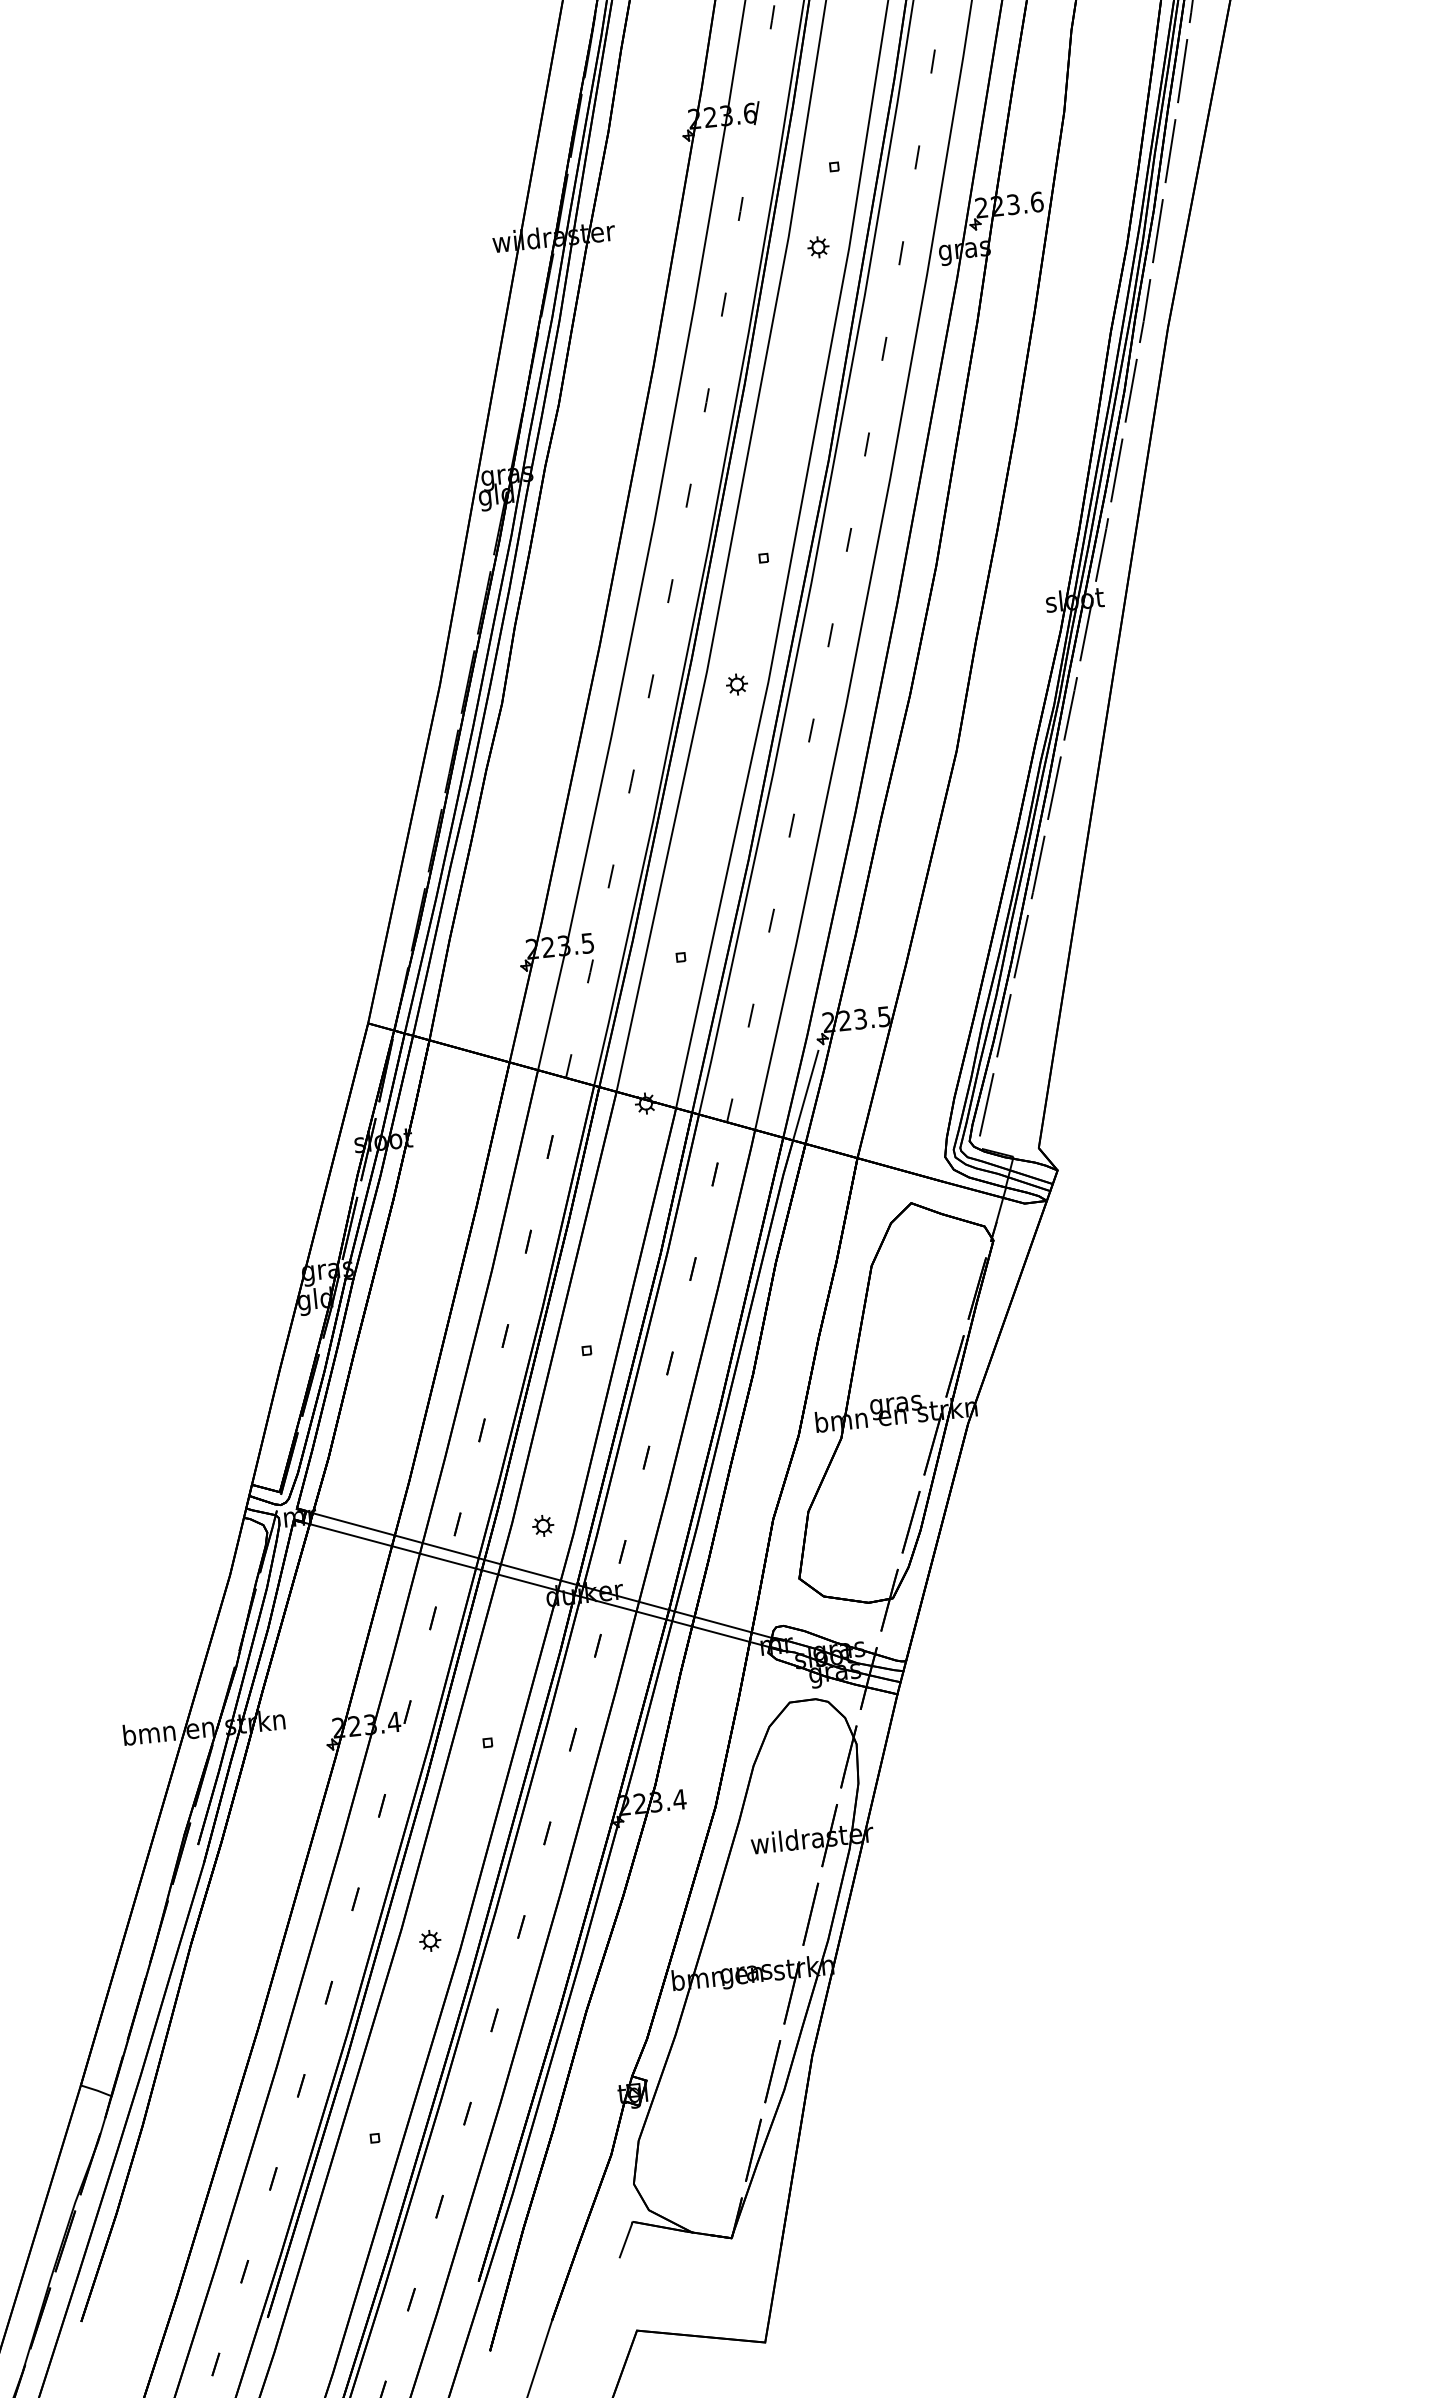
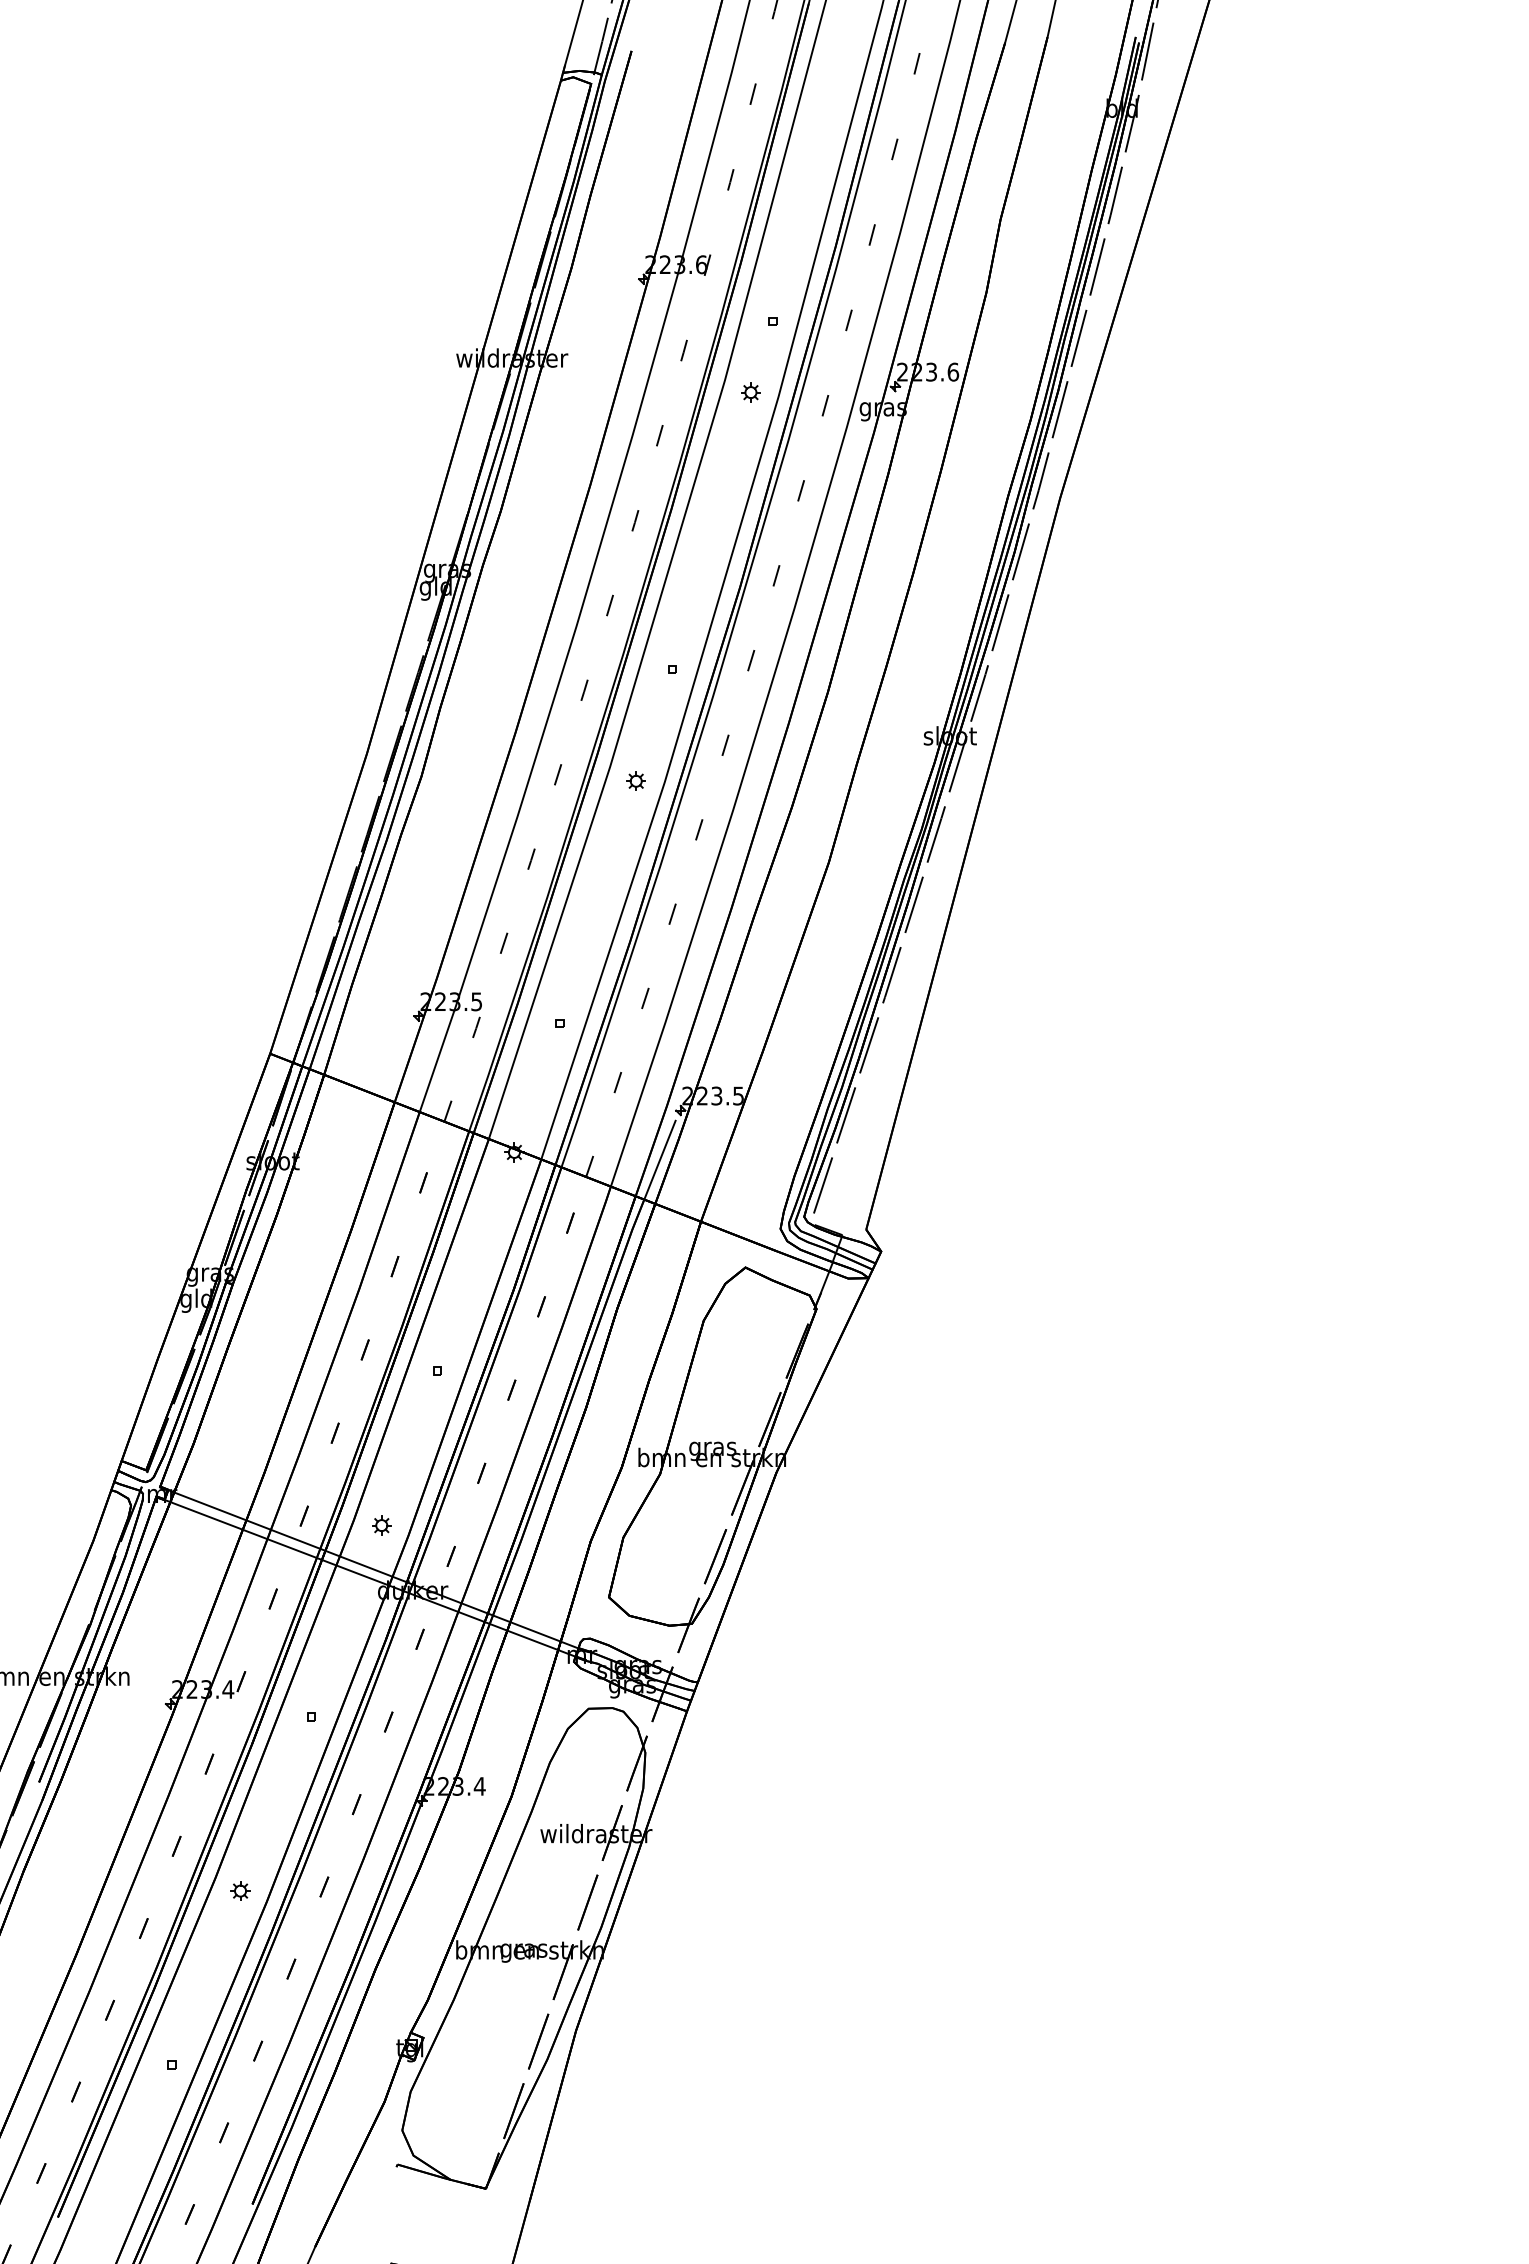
line: (625, 2241) -> (389, 2181), removed

